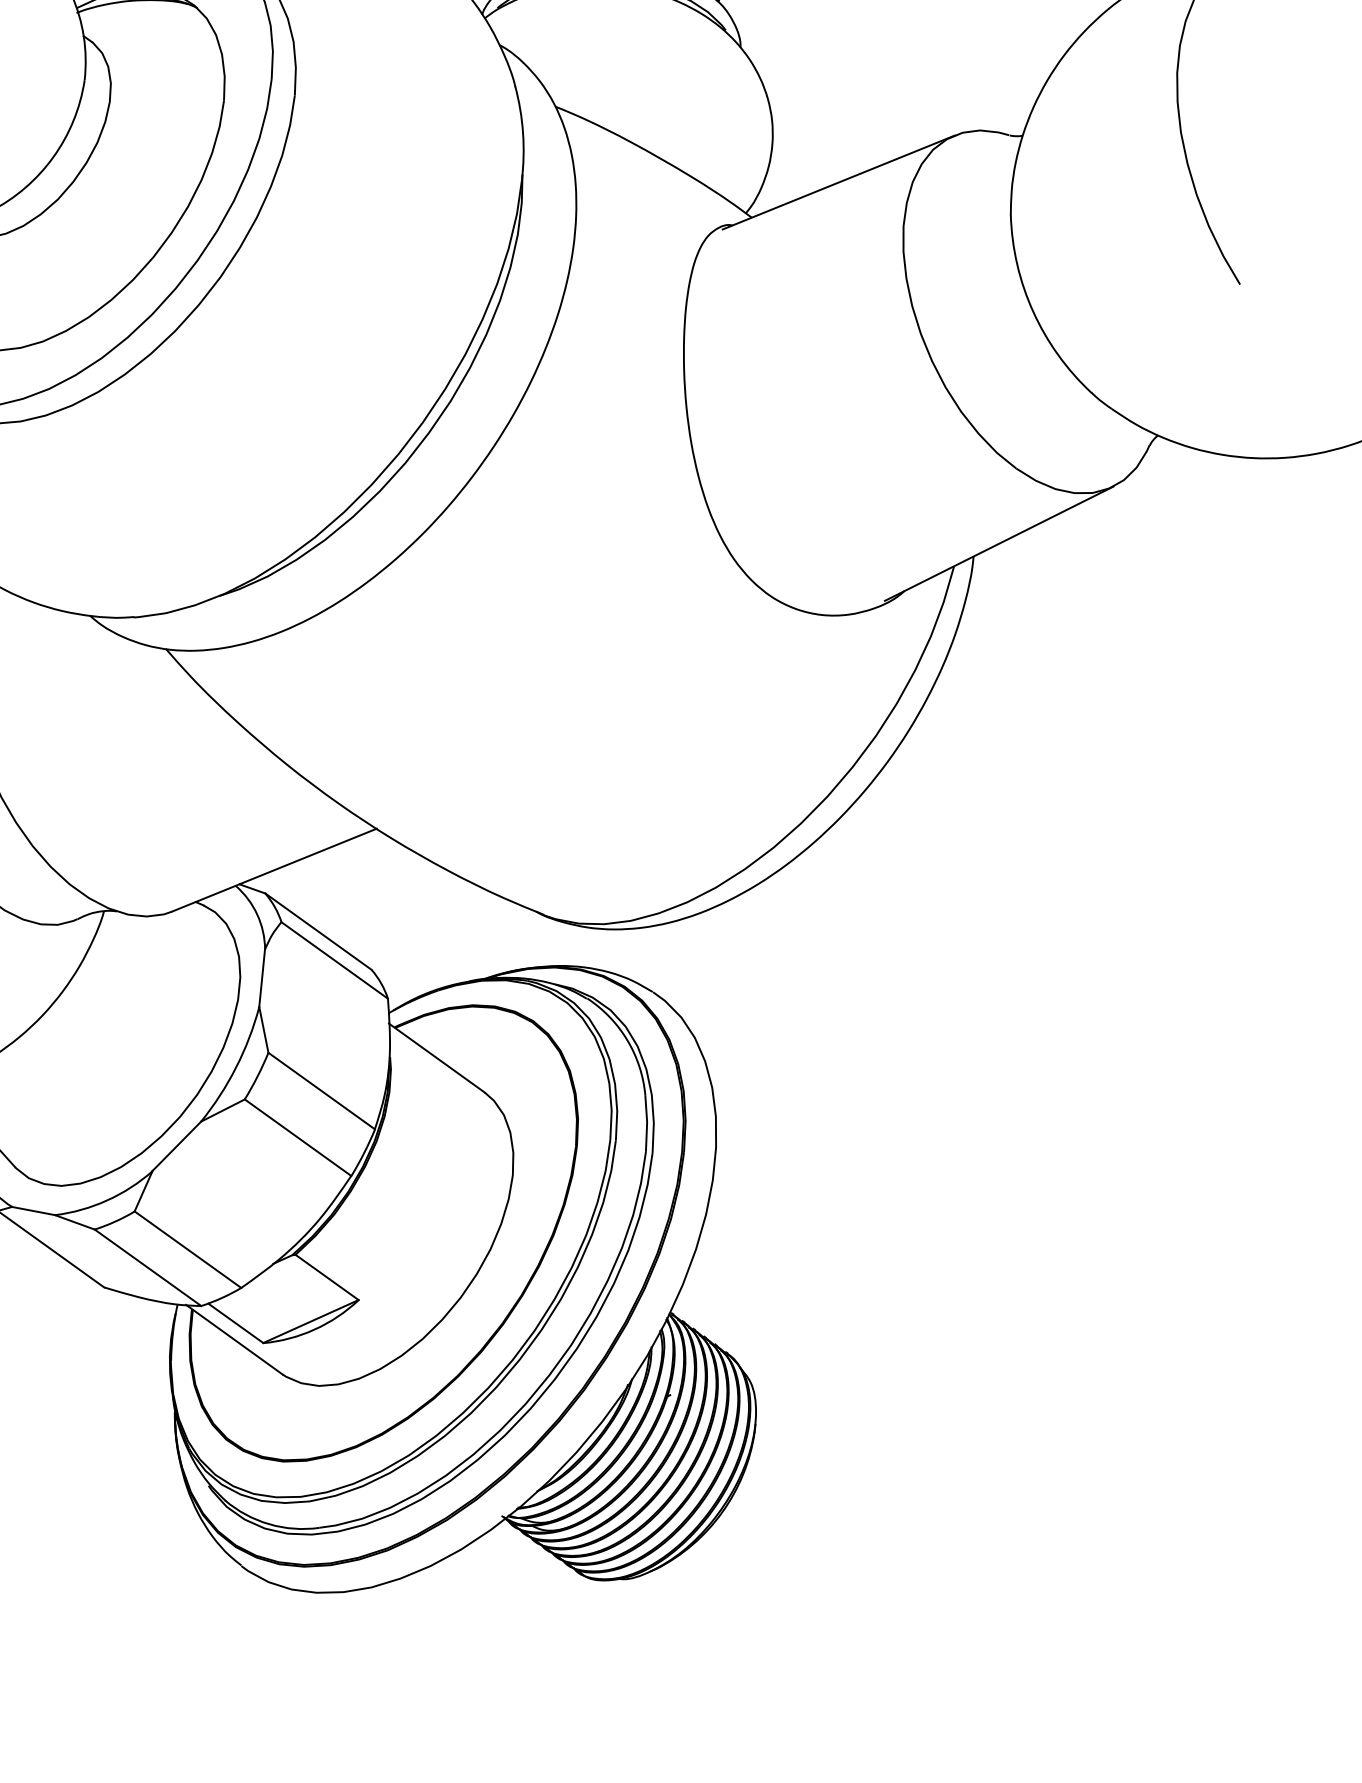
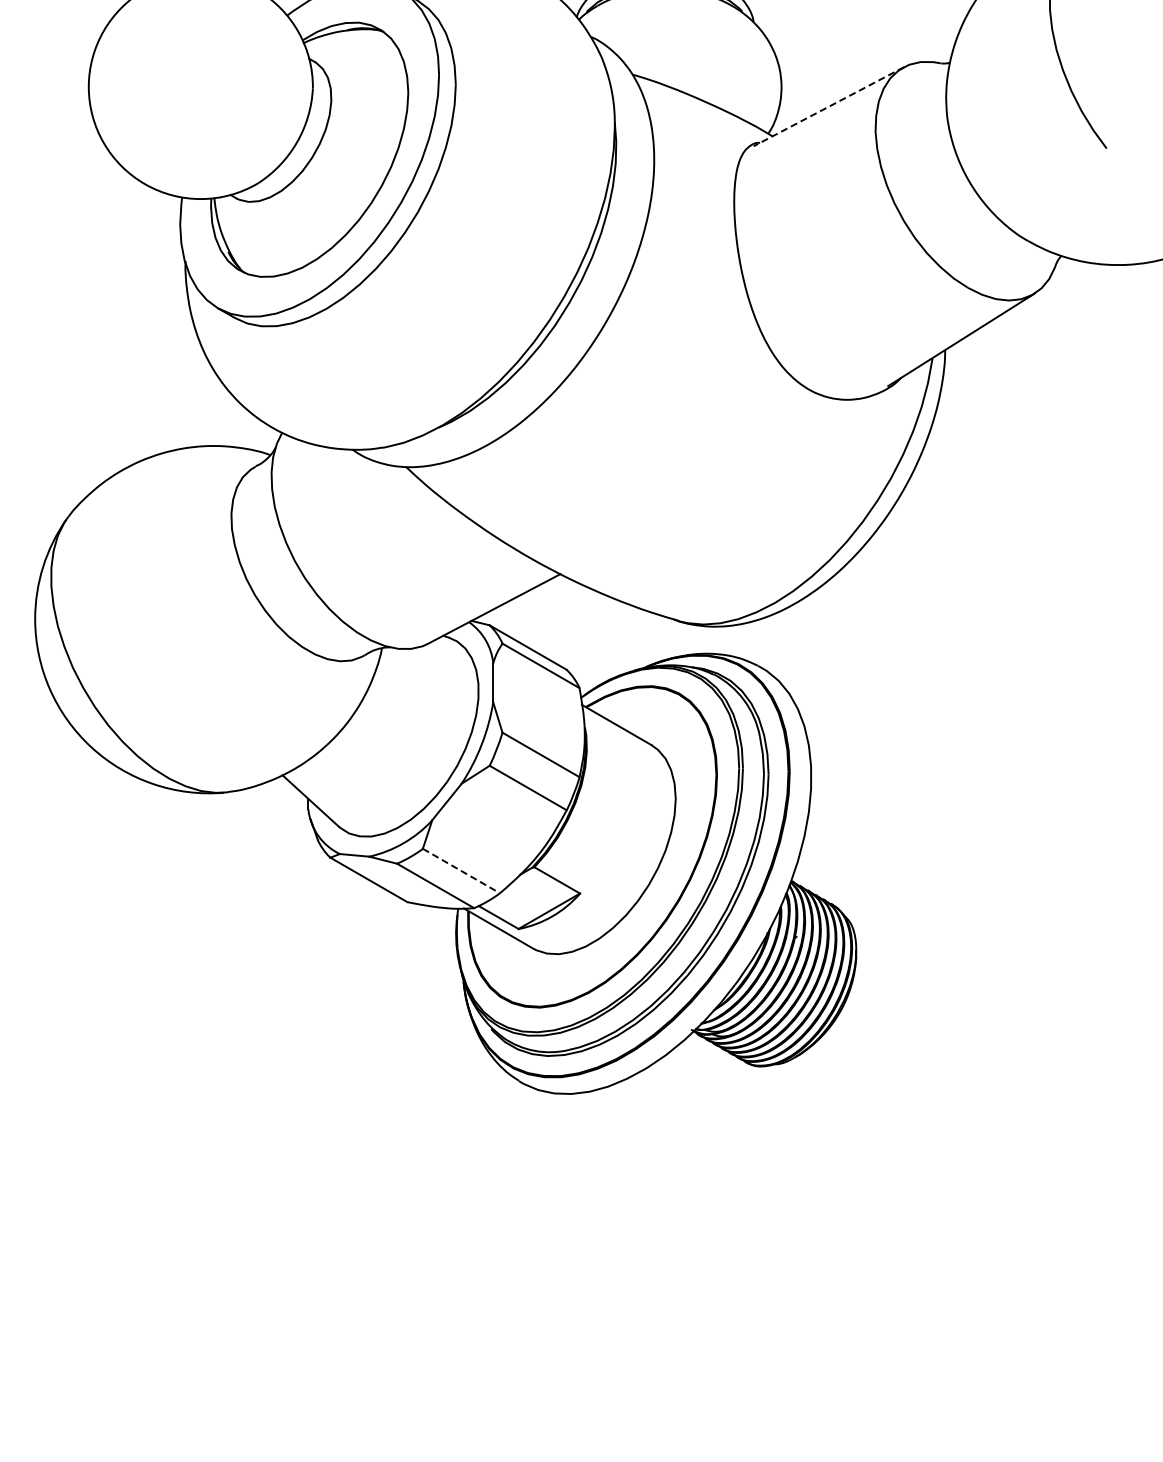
line: (838, 182) -> (828, 106), solid -> dashed
line: (187, 1250) -> (461, 871), solid -> dashed

